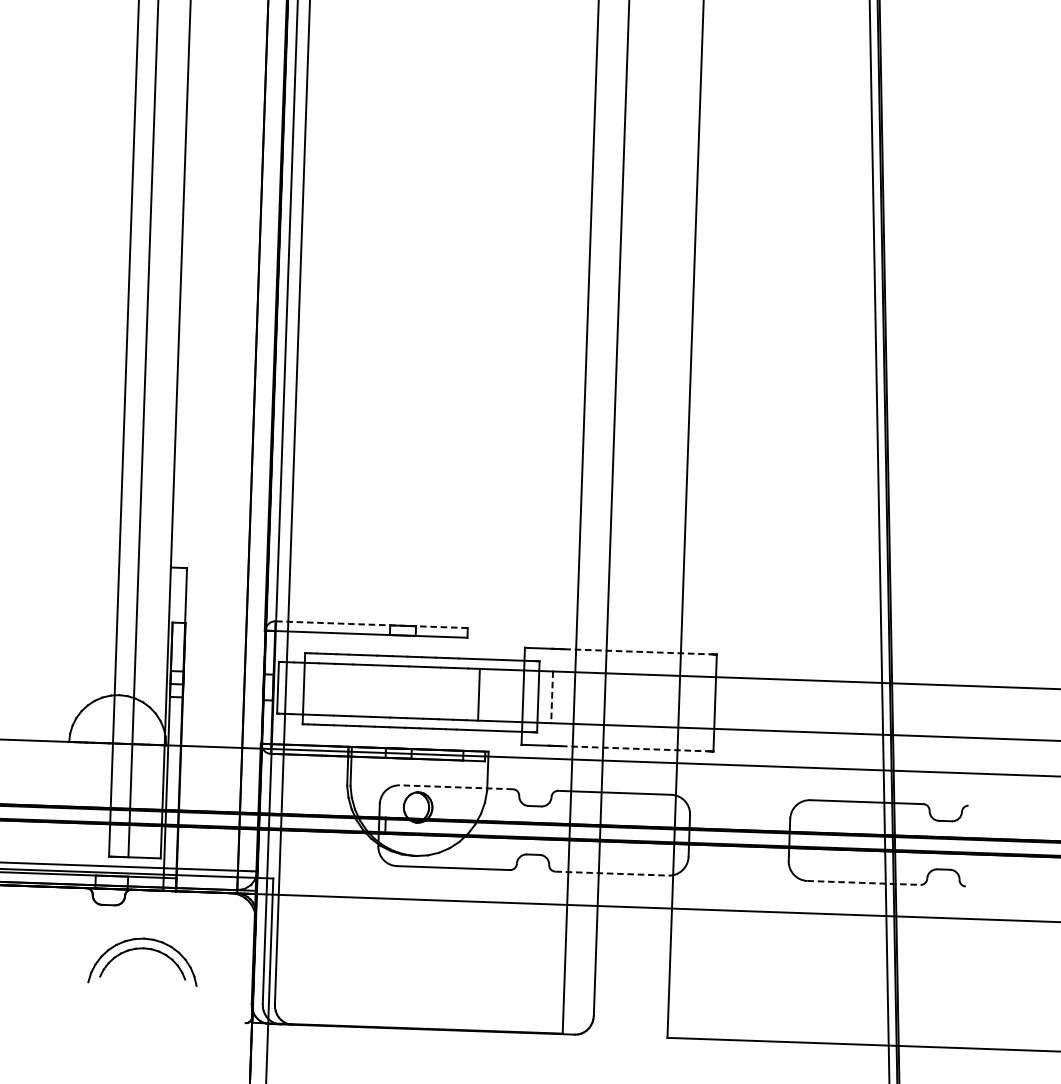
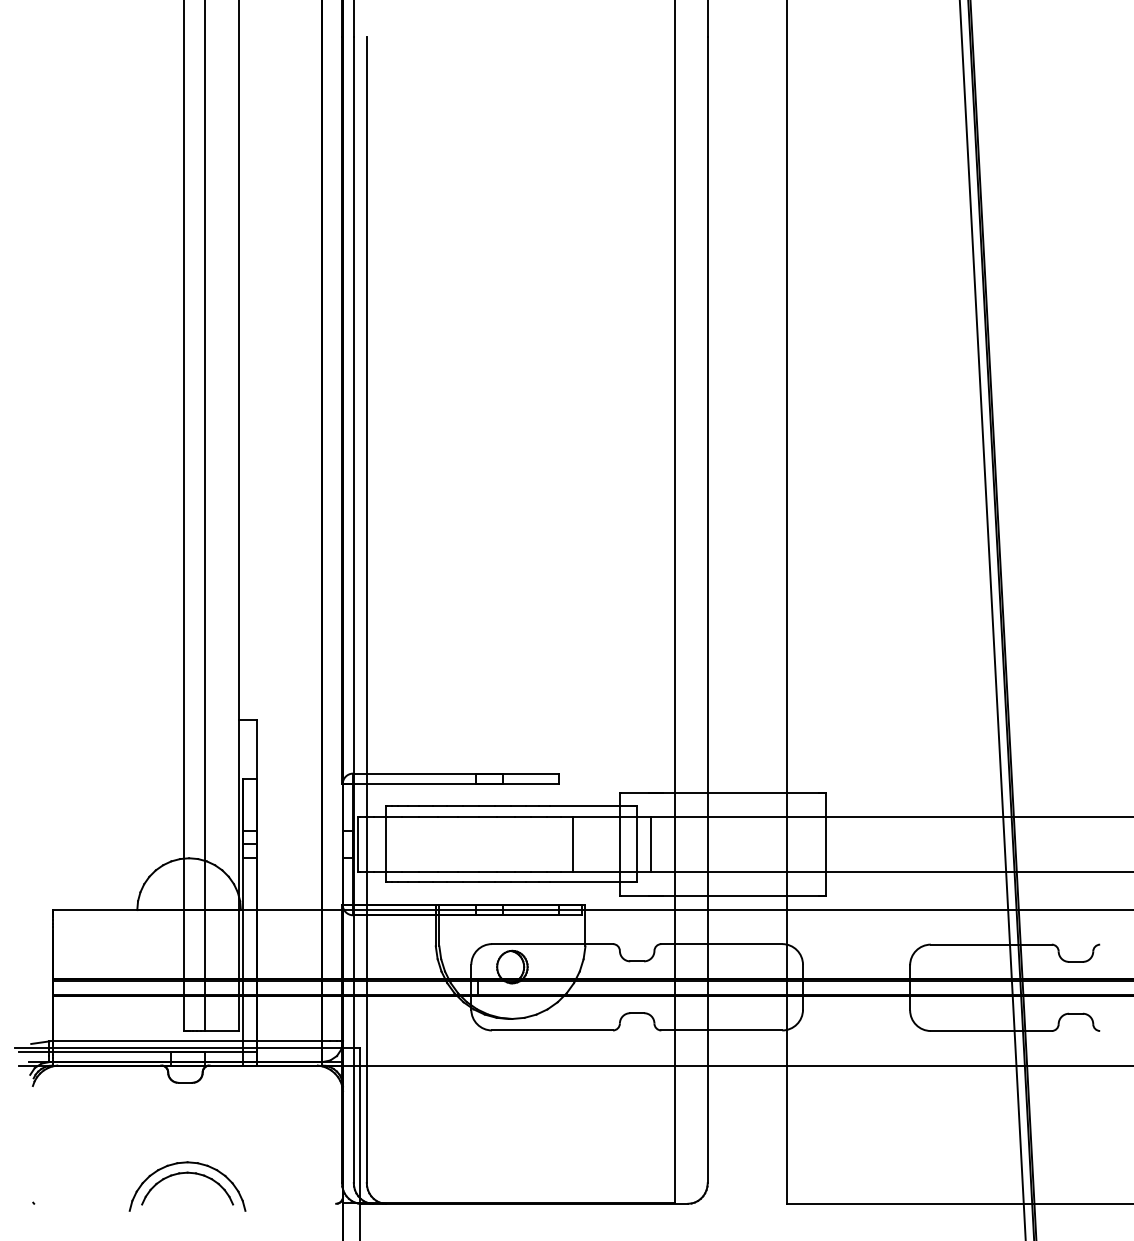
line: (371, 624) -> (455, 773), dashed -> solid
line: (638, 651) -> (741, 792), dashed -> solid
line: (552, 697) -> (651, 844), dashed -> solid
line: (634, 748) -> (741, 896), dashed -> solid
line: (456, 787) -> (552, 944), dashed -> solid
line: (612, 873) -> (722, 1030), dashed -> solid
line: (864, 883) -> (991, 1031), dashed -> solid
part: (143, 949) -> (187, 1173), moved

